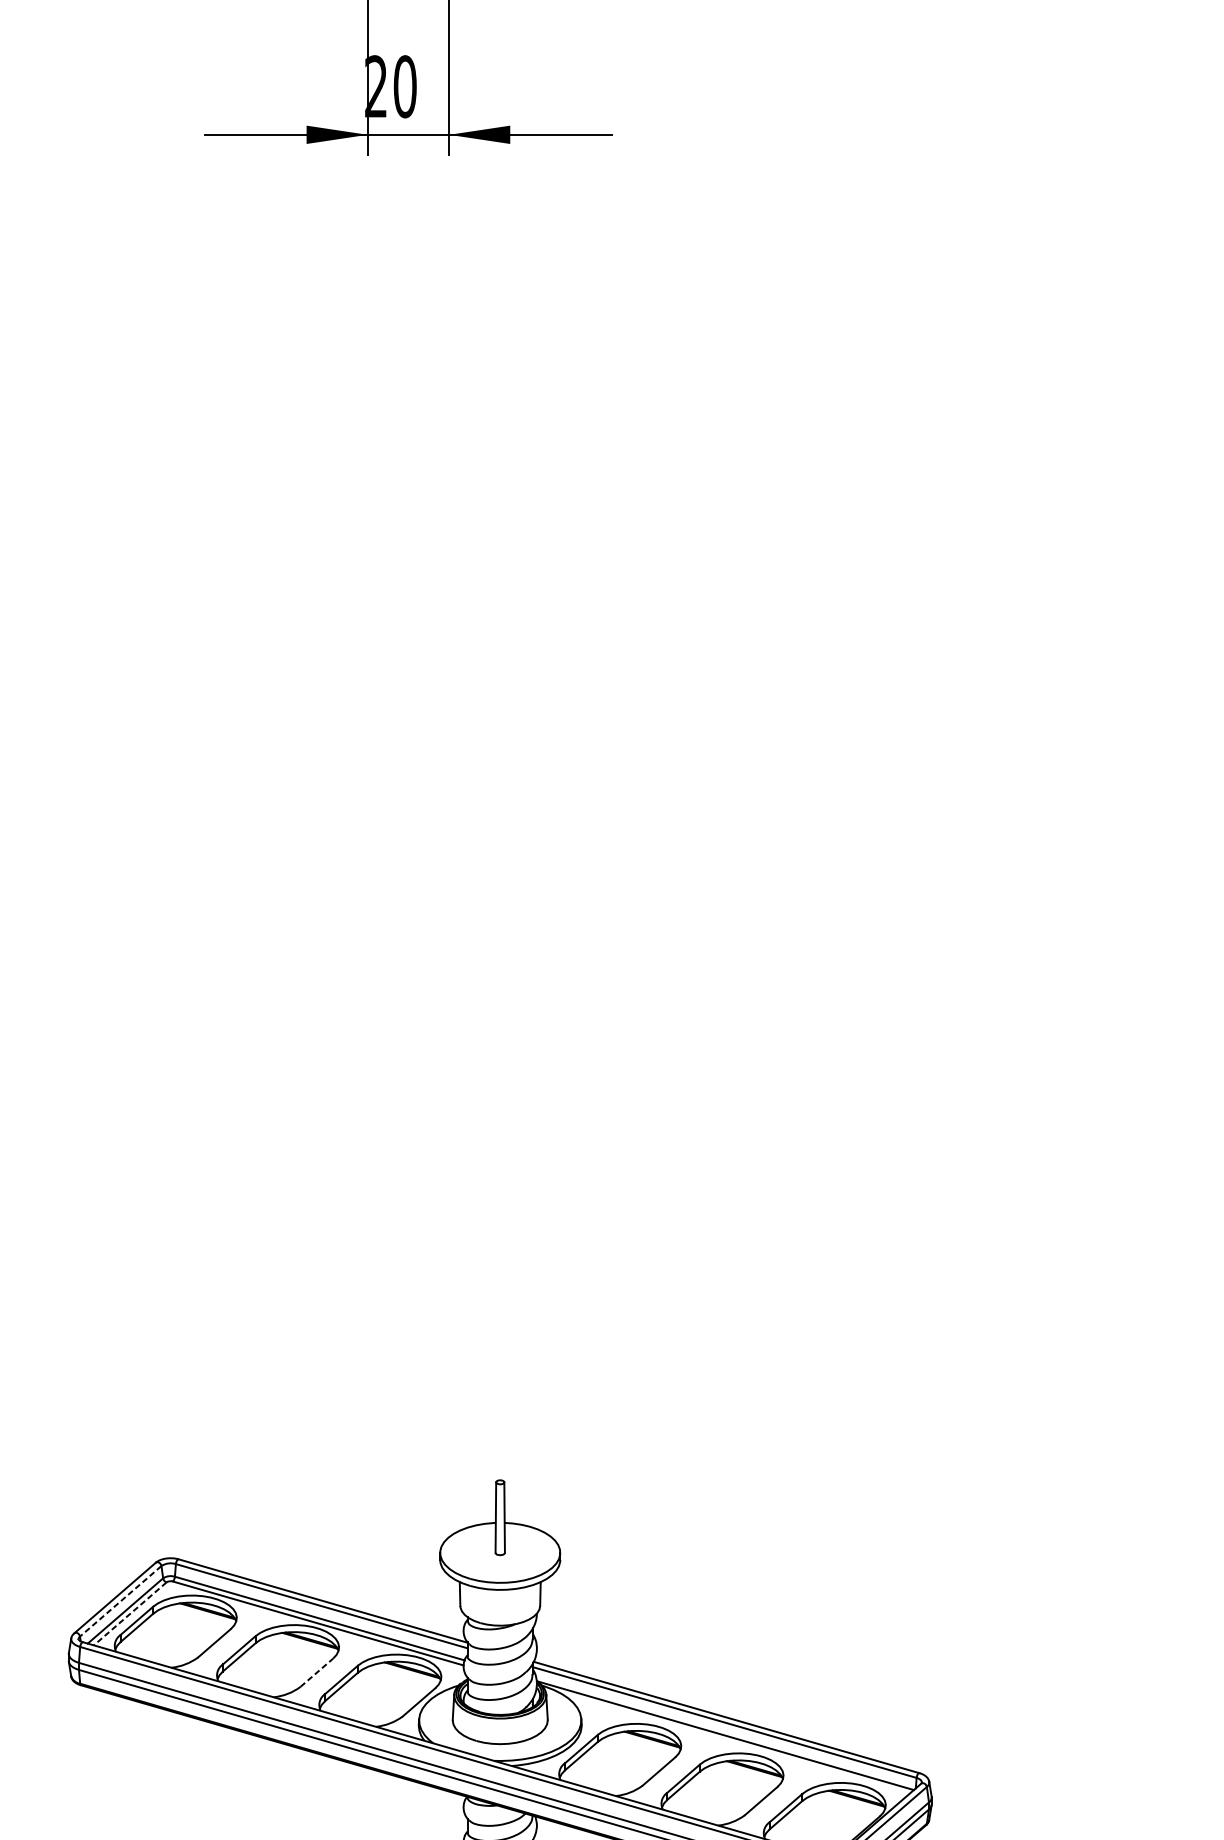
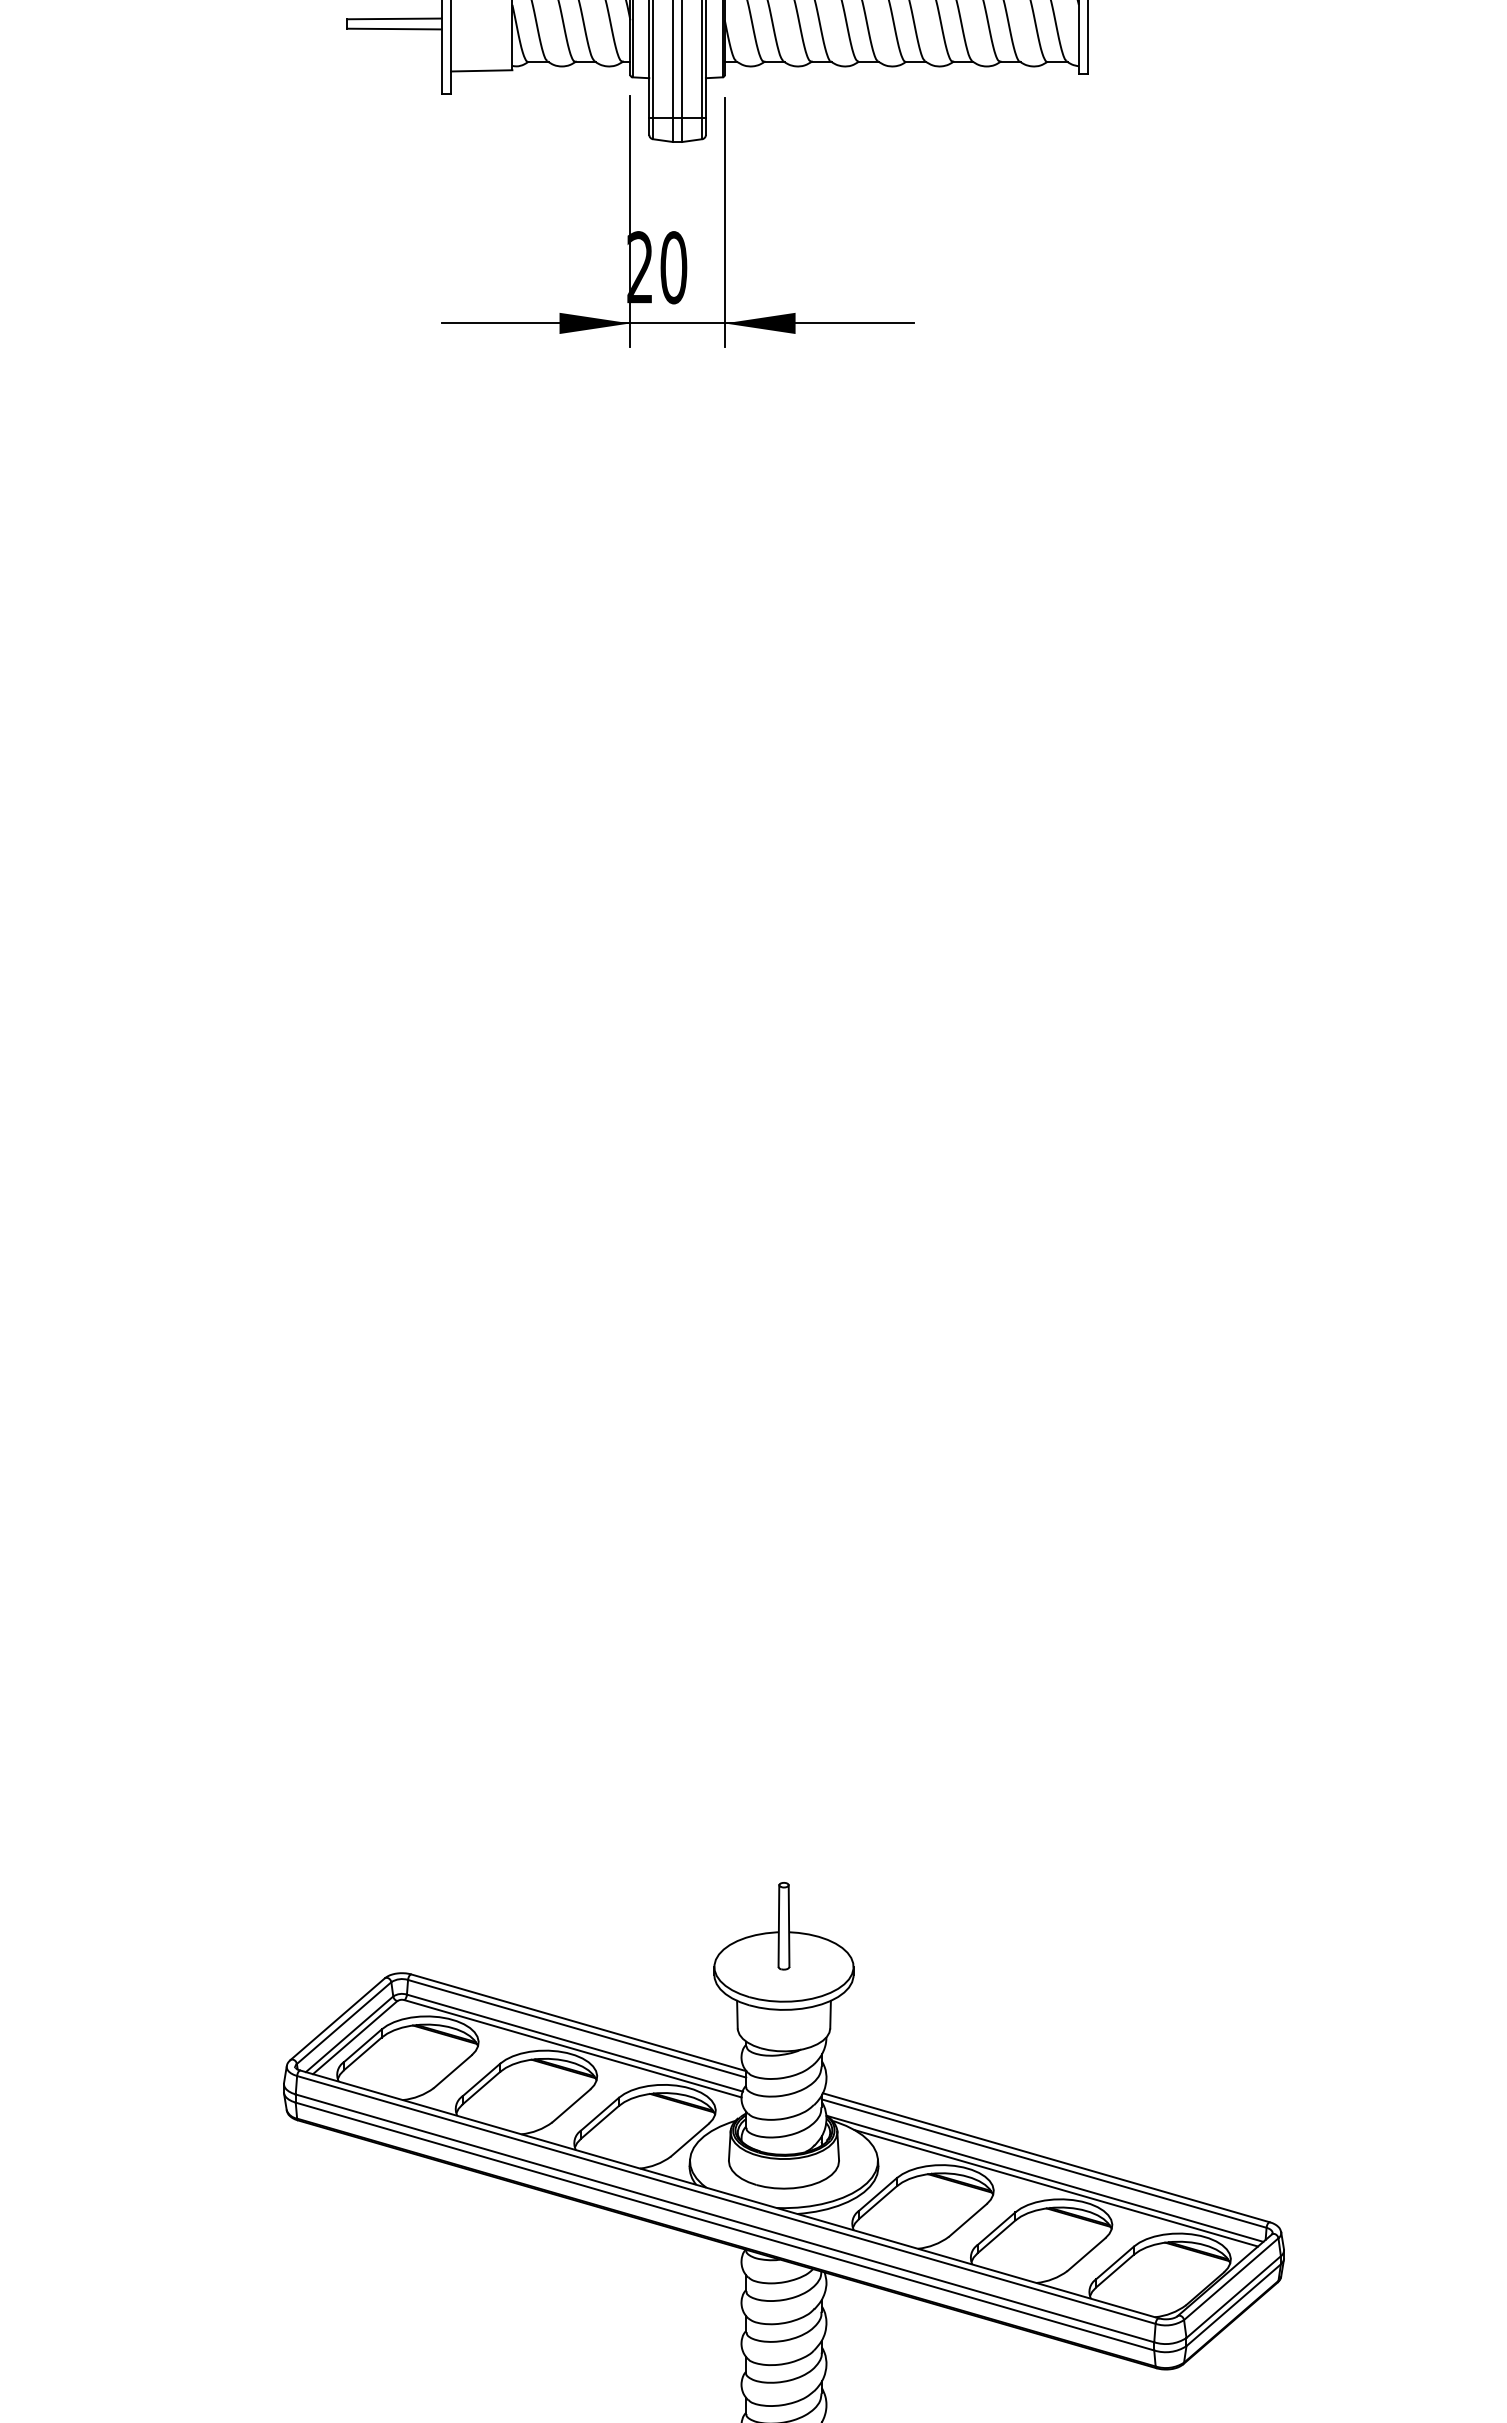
line: (120, 1601) -> (343, 2023), dashed -> solid
line: (130, 1613) -> (355, 2037), dashed -> solid
line: (316, 1672) -> (571, 2105), dashed -> solid
line: (735, 1744) -> (1056, 2188), added

